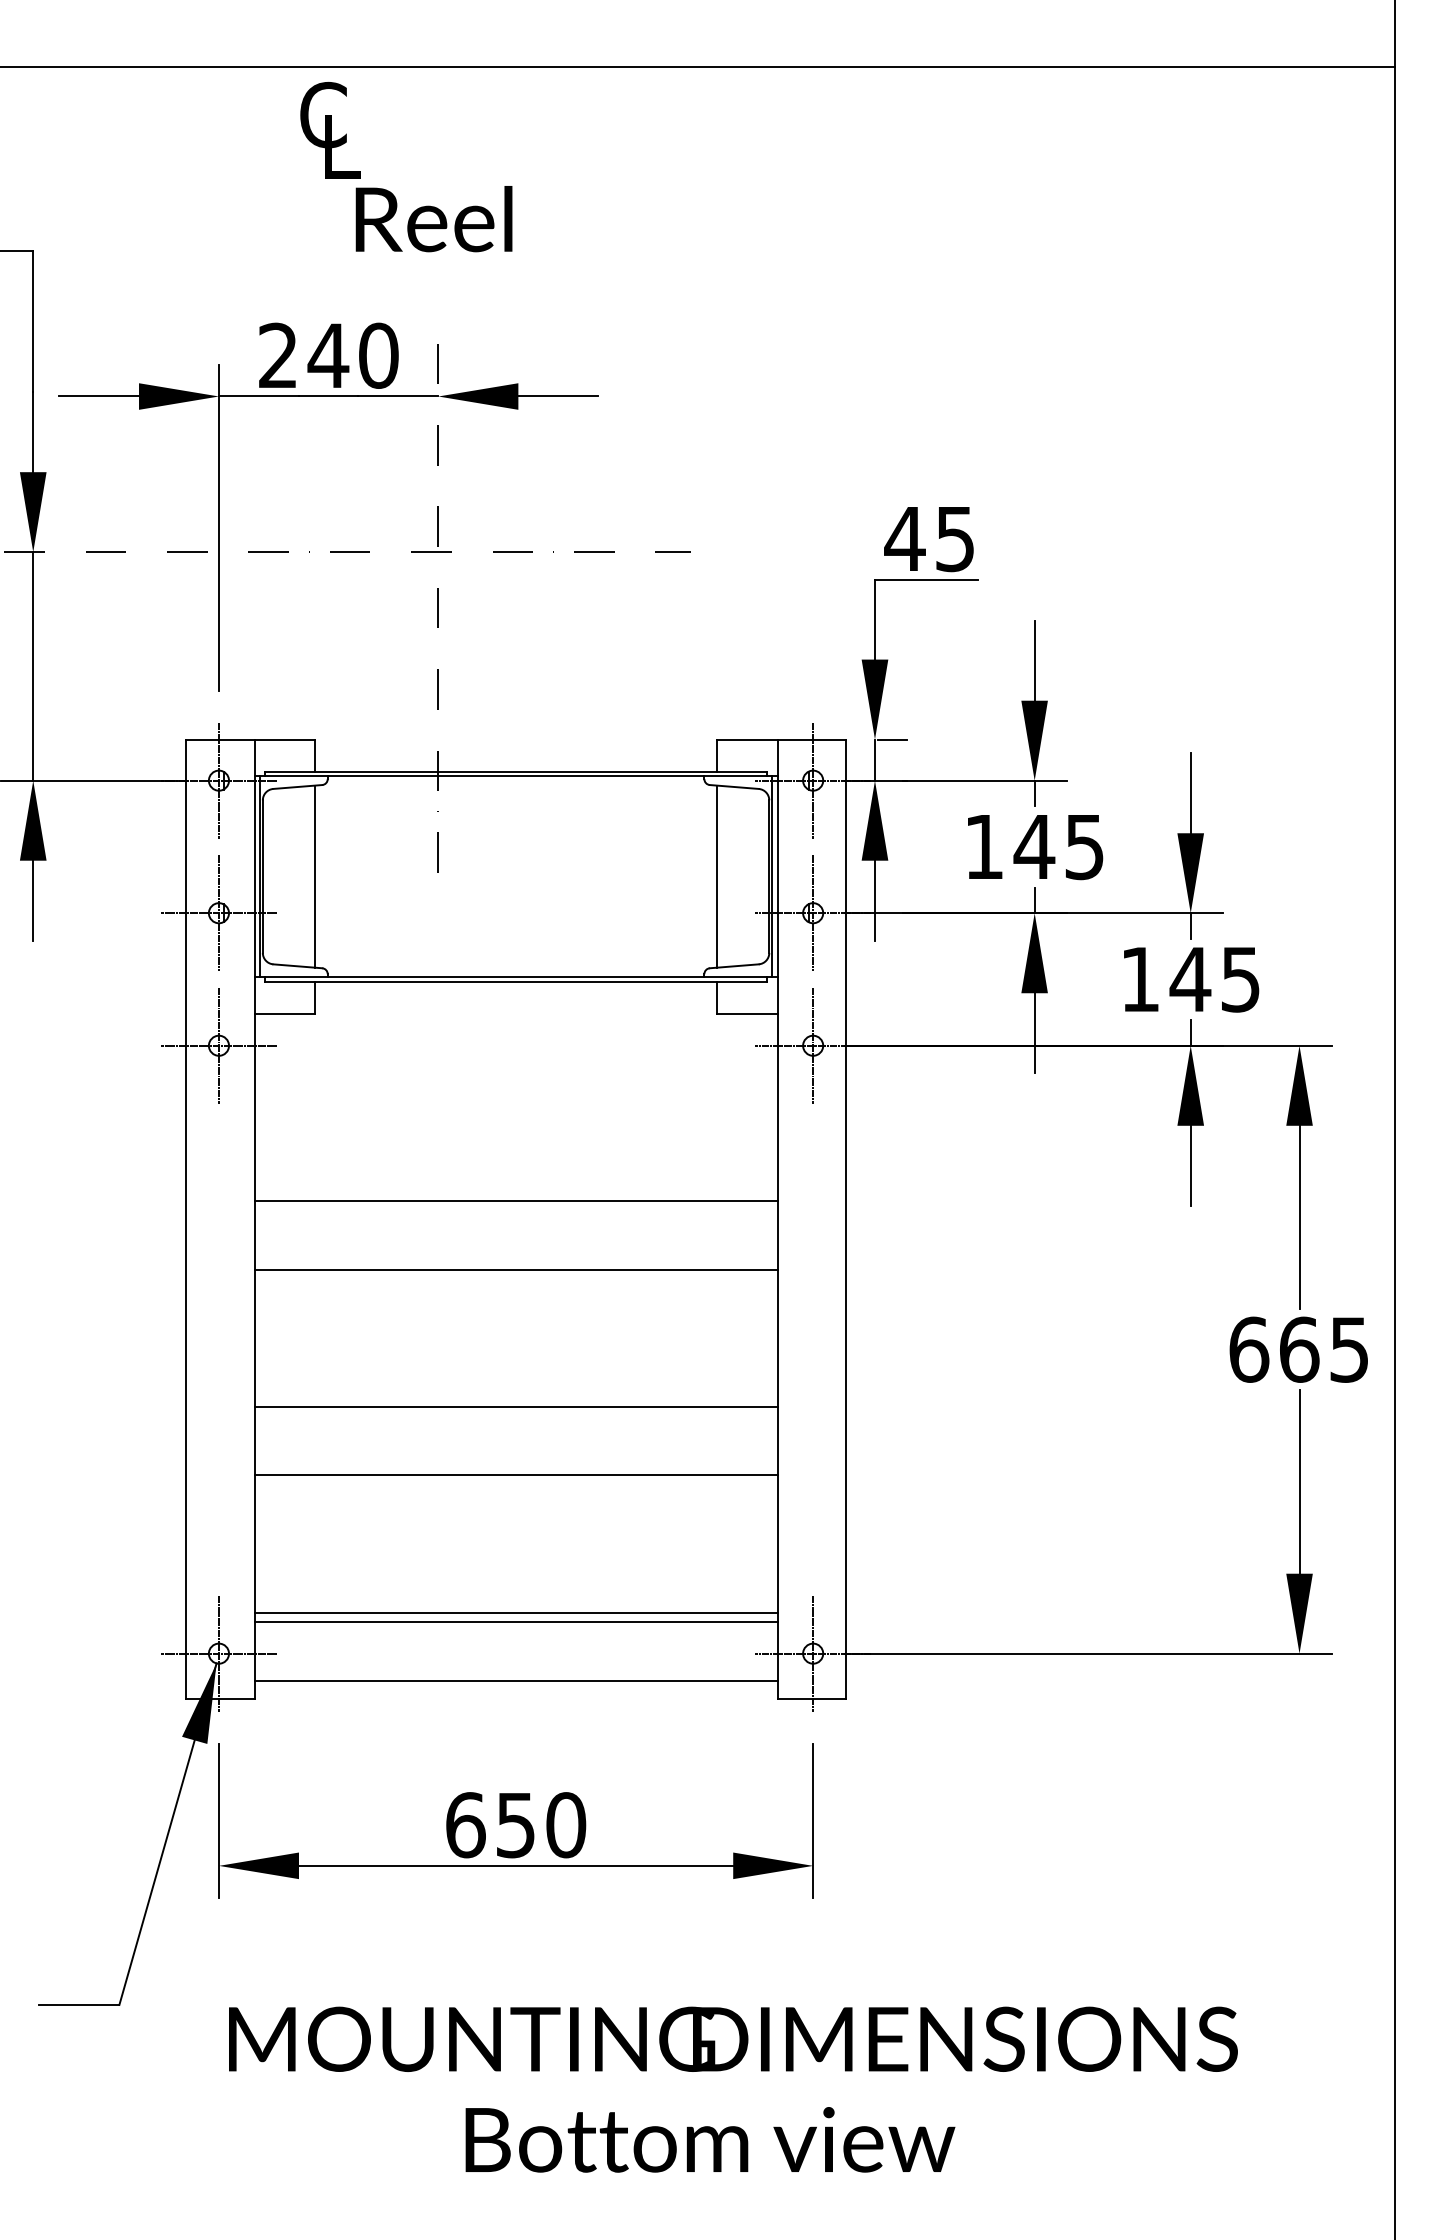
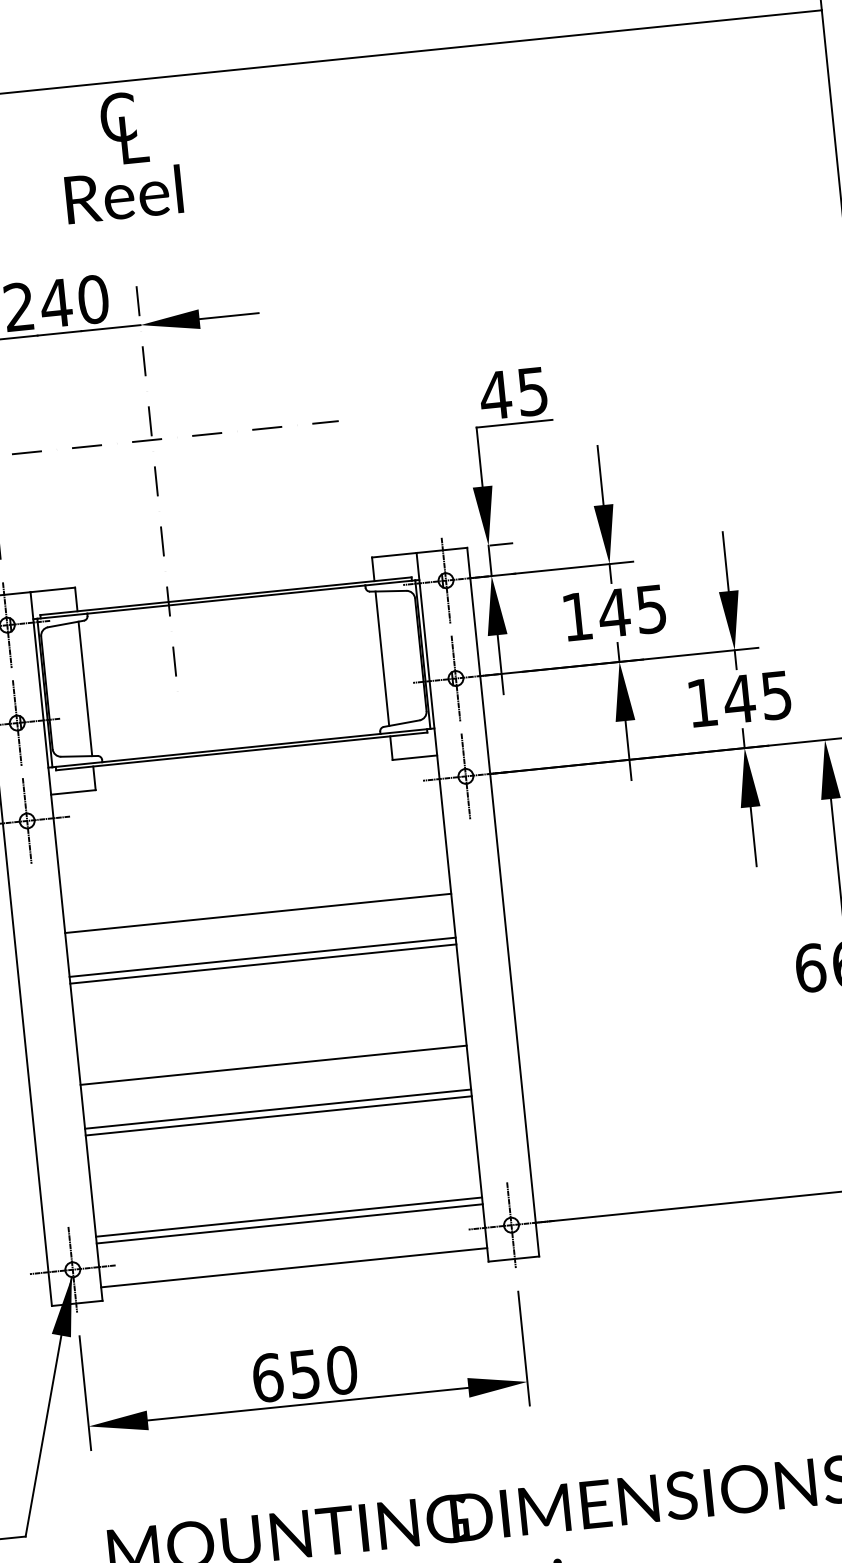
text: (330, 130) -> (124, 128), moved
line: (515, 1260) -> (262, 957), added
line: (515, 1466) -> (277, 1109), added

